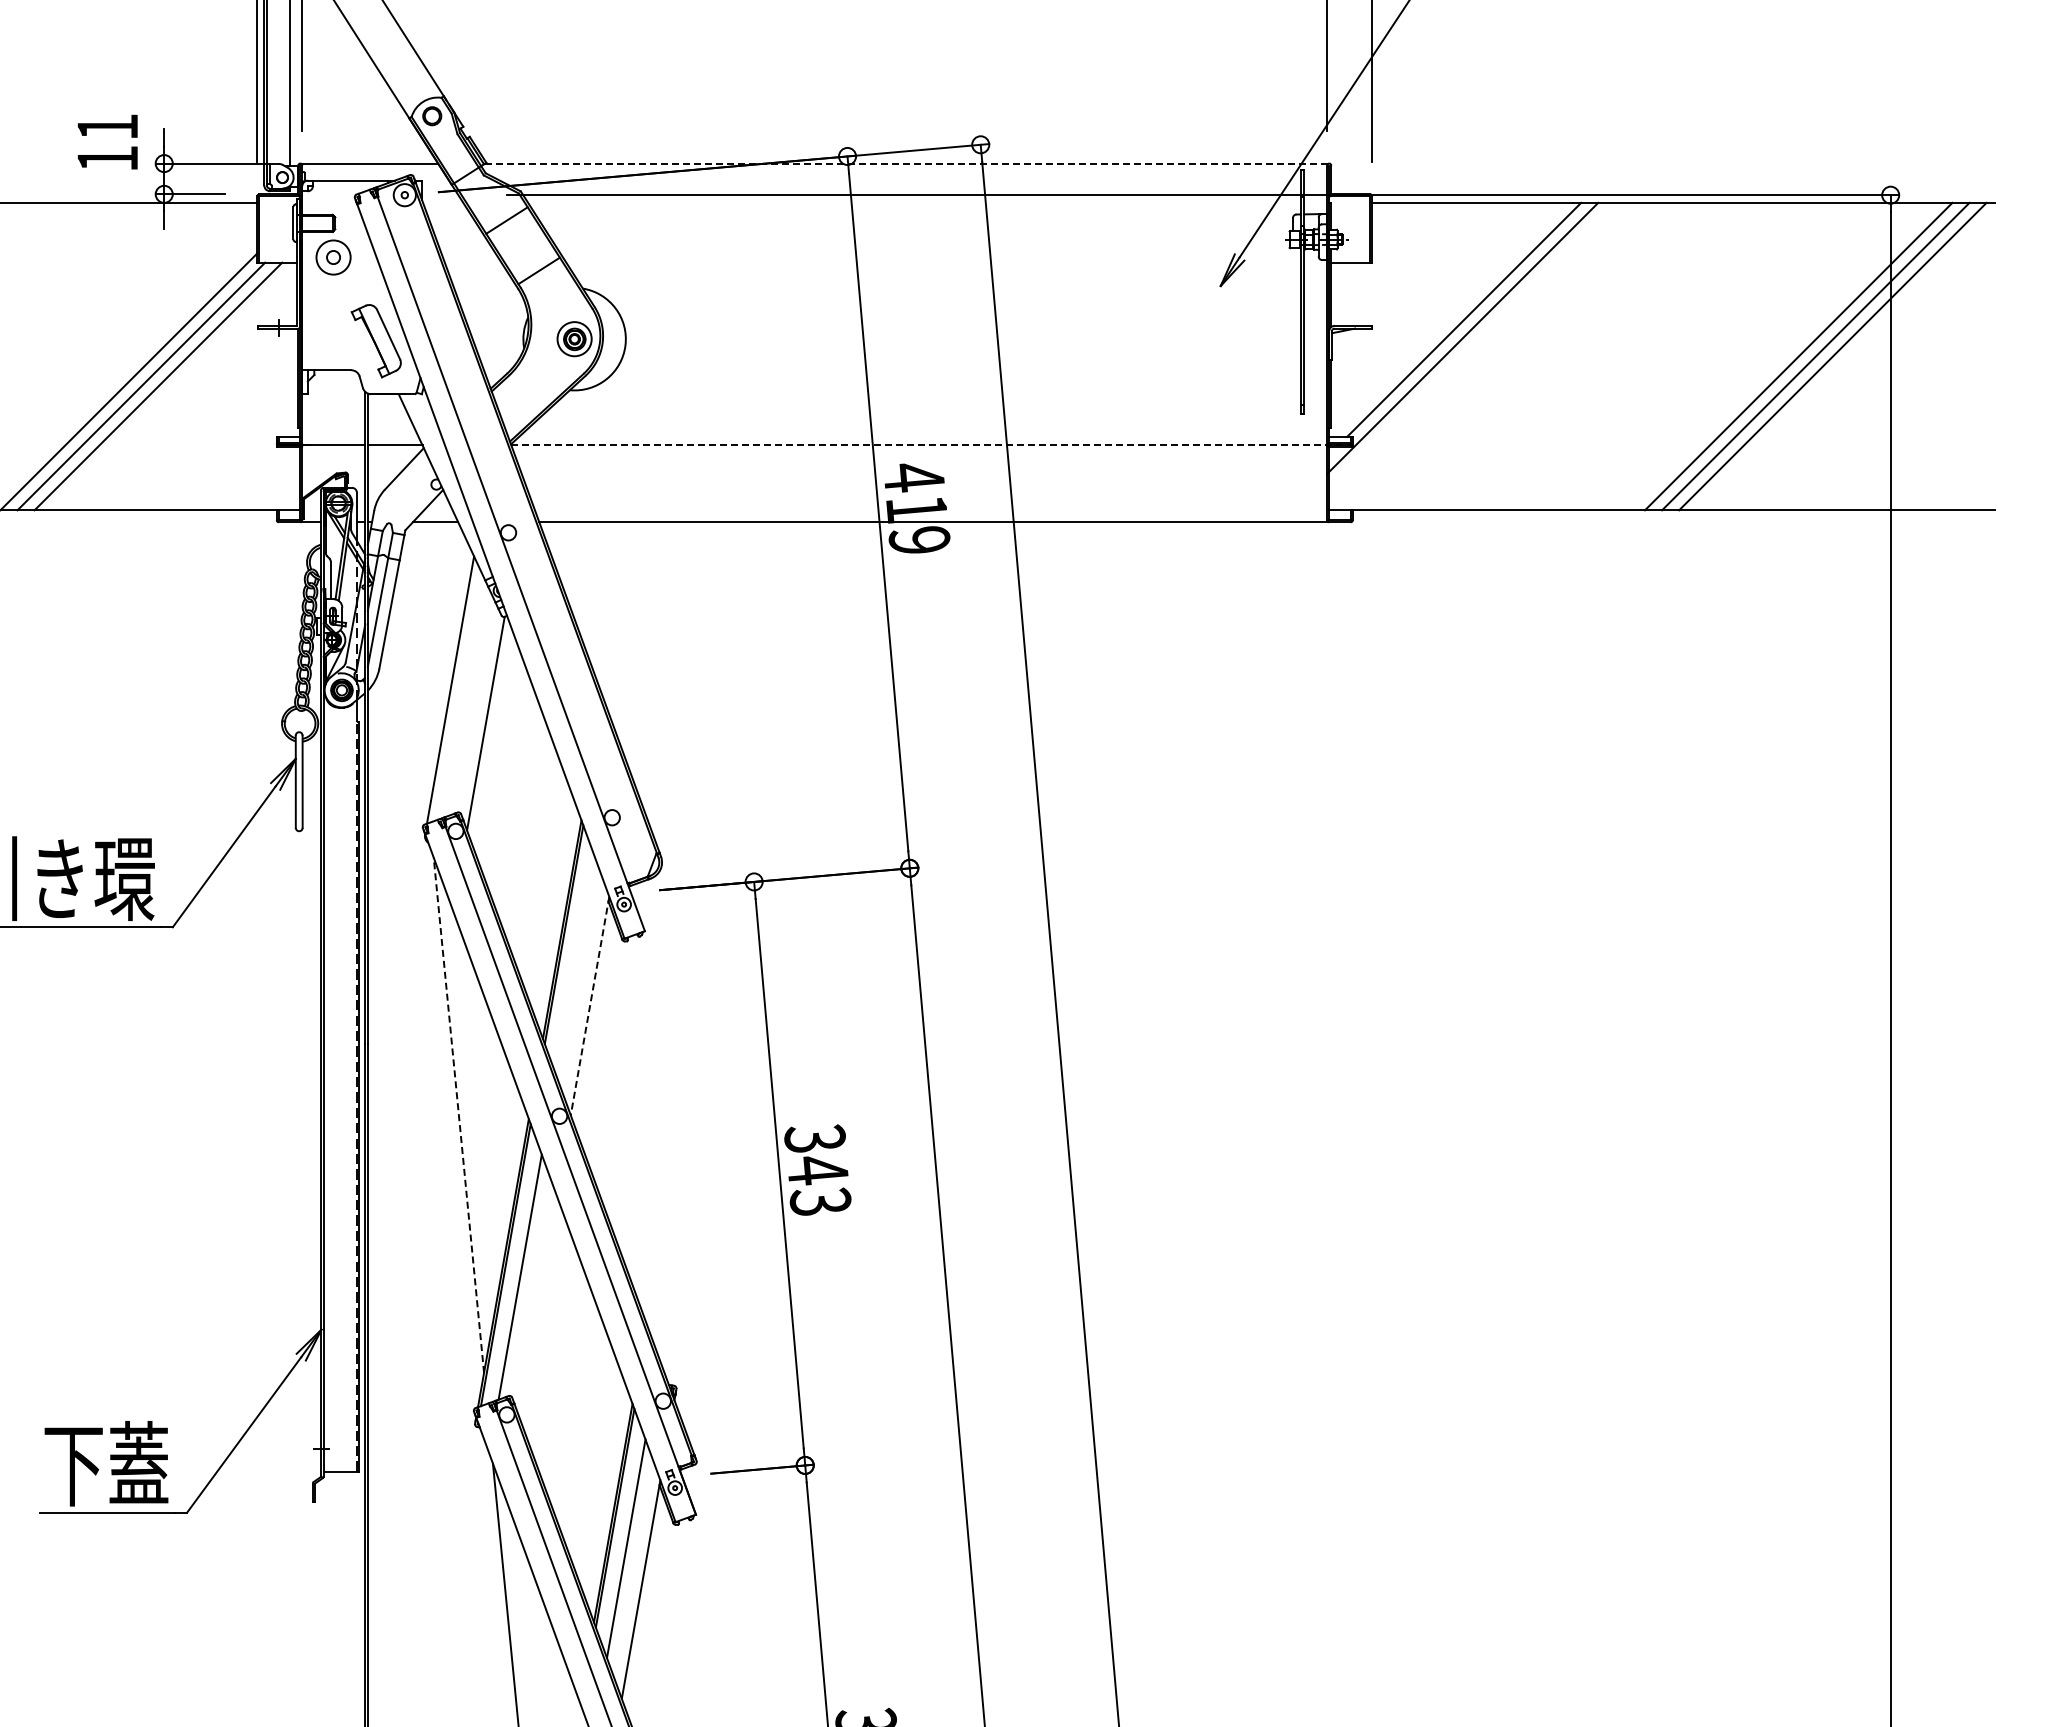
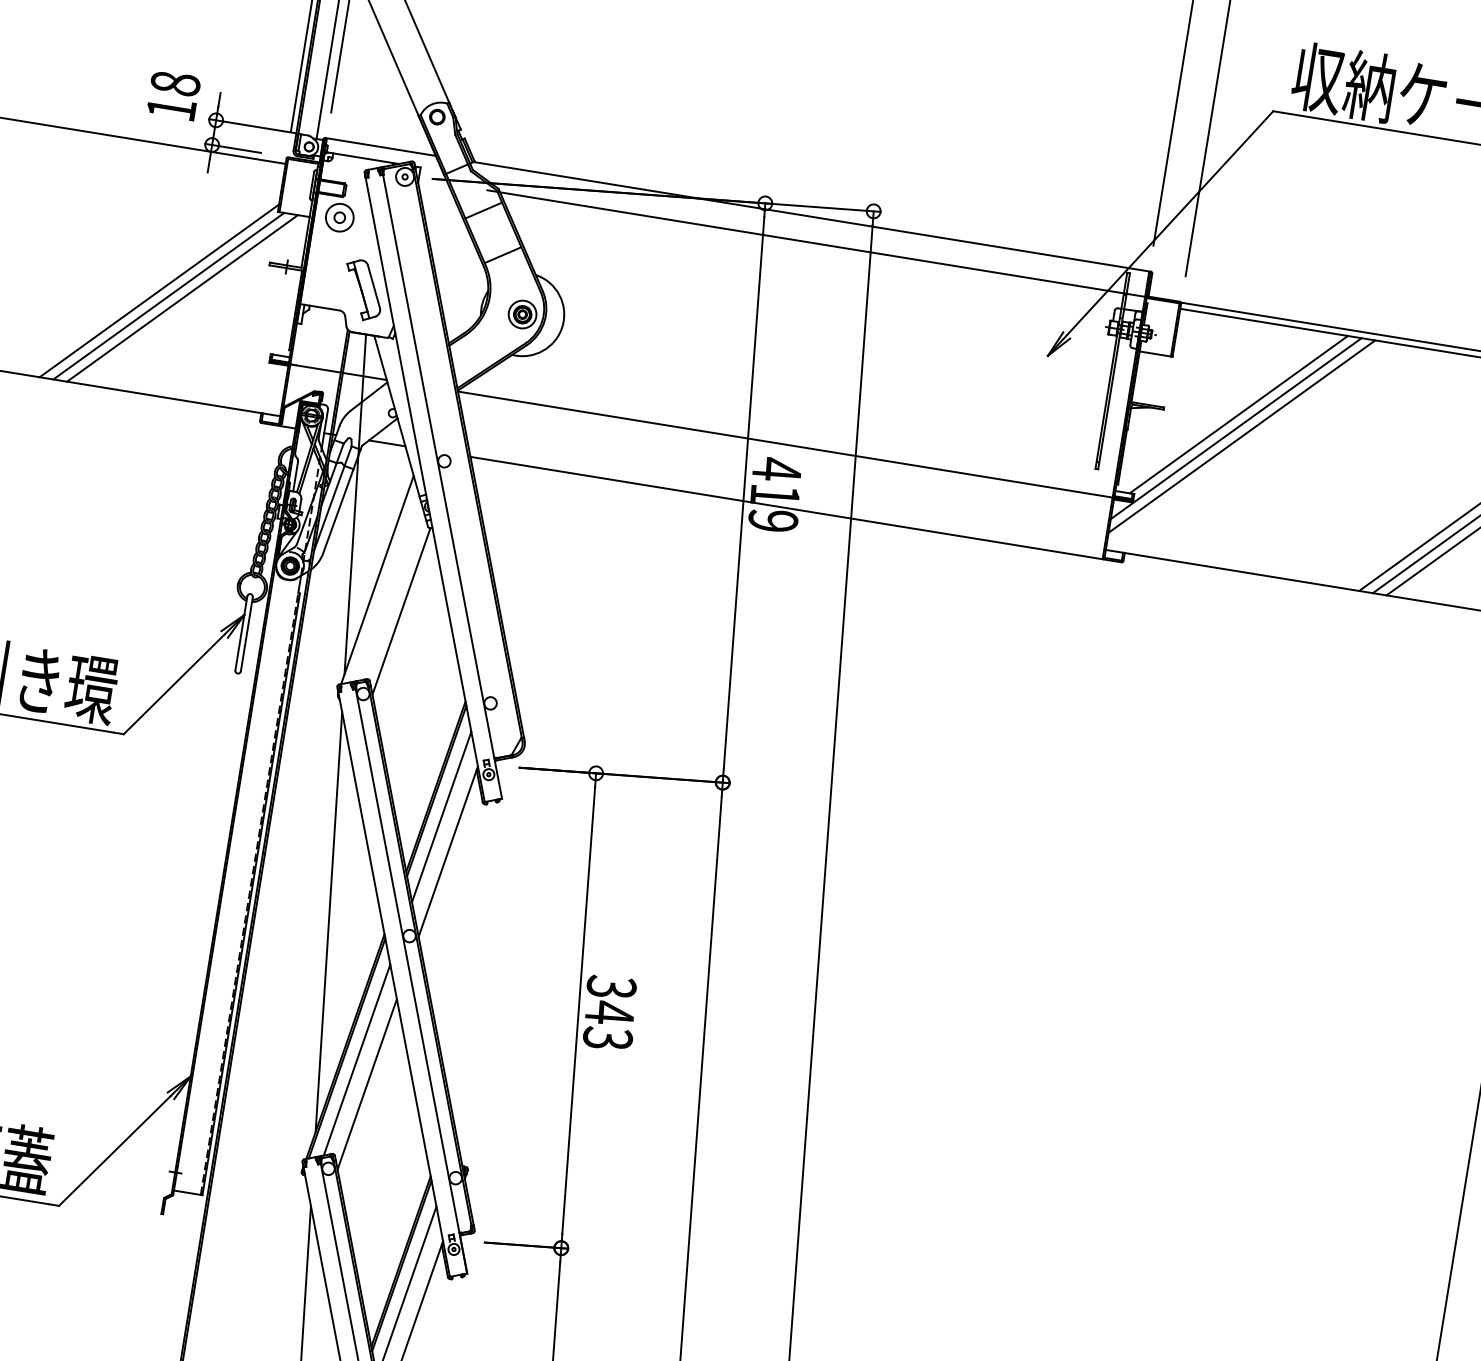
text: (107, 126) -> (175, 83), 11 -> 18
line: (907, 163) -> (812, 216), dashed -> solid
line: (1472, 345) -> (1242, 436), added
line: (932, 445) -> (795, 446), dashed -> solid
line: (408, 602) -> (355, 504), added
line: (574, 965) -> (441, 817), added
line: (590, 1006) -> (448, 852), dashed -> solid
line: (458, 1115) -> (328, 922), dashed -> solid
line: (537, 1304) -> (367, 1084), added

